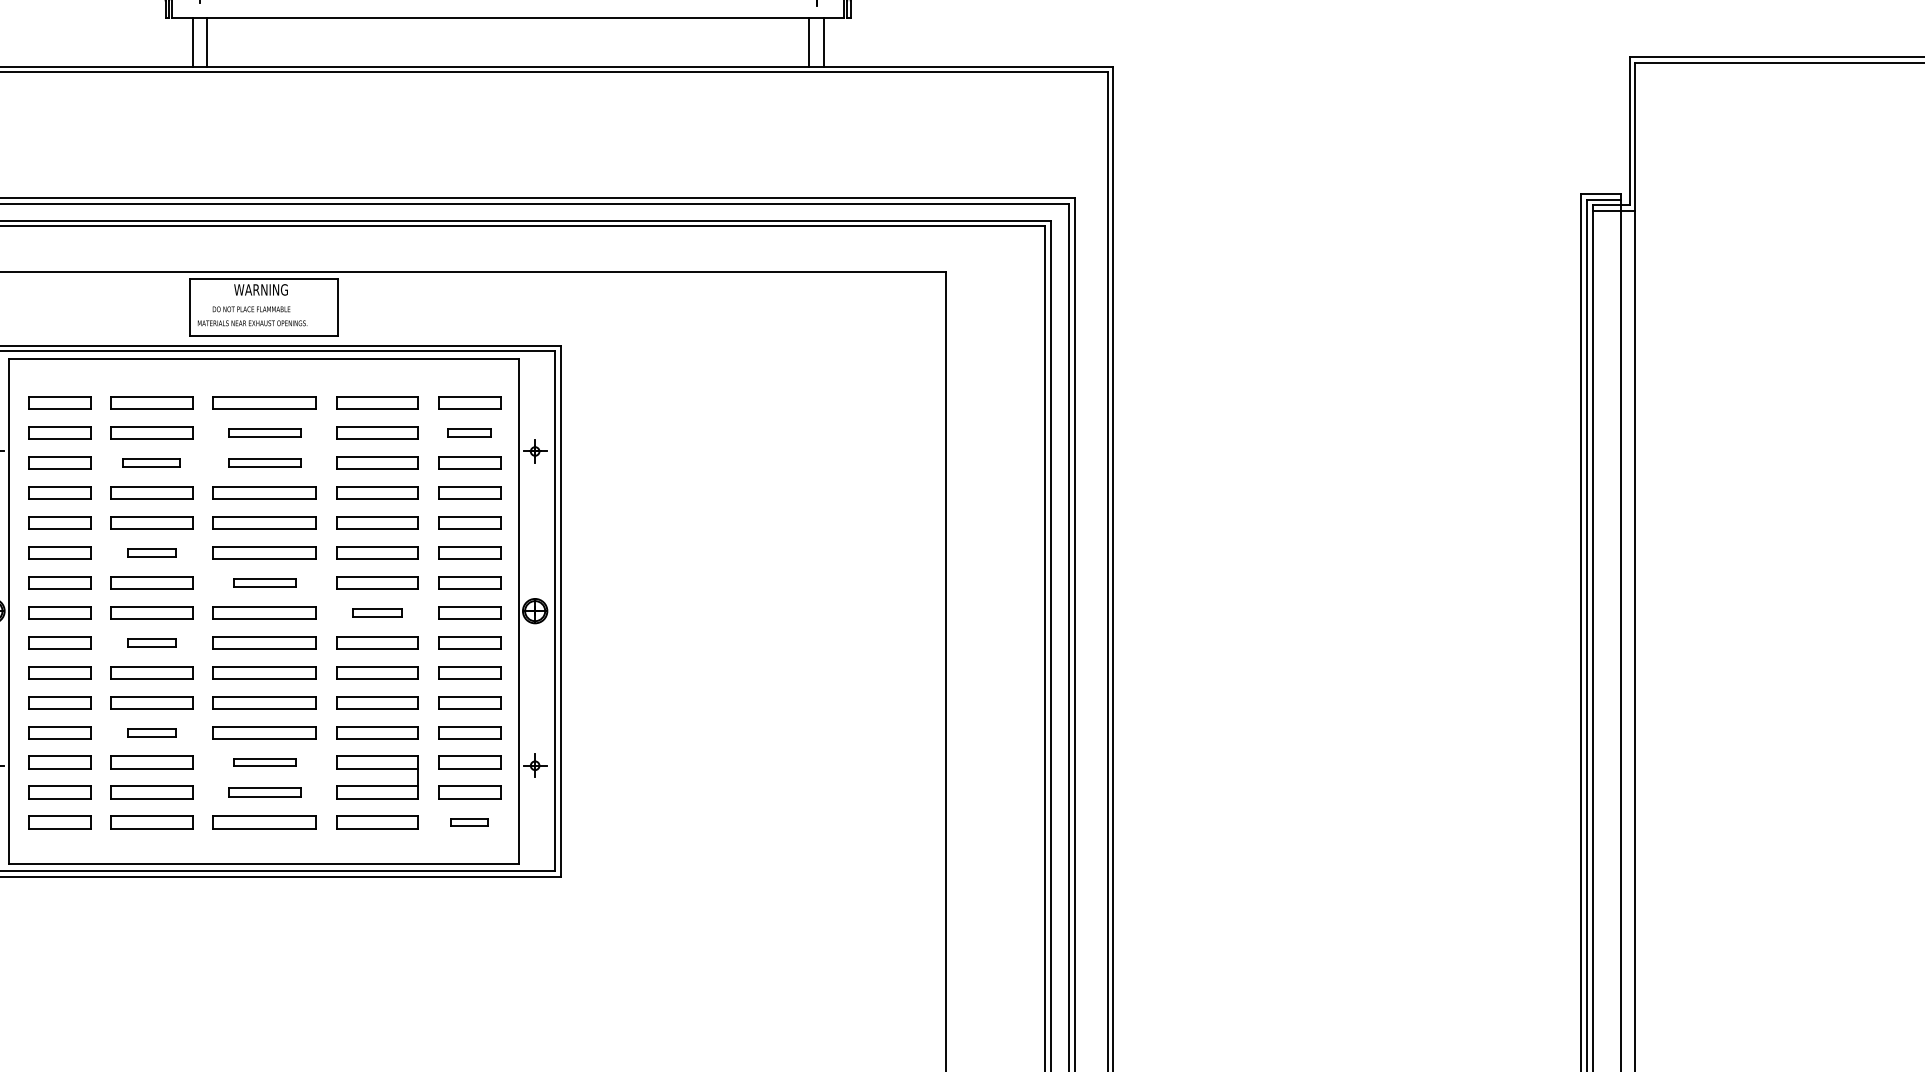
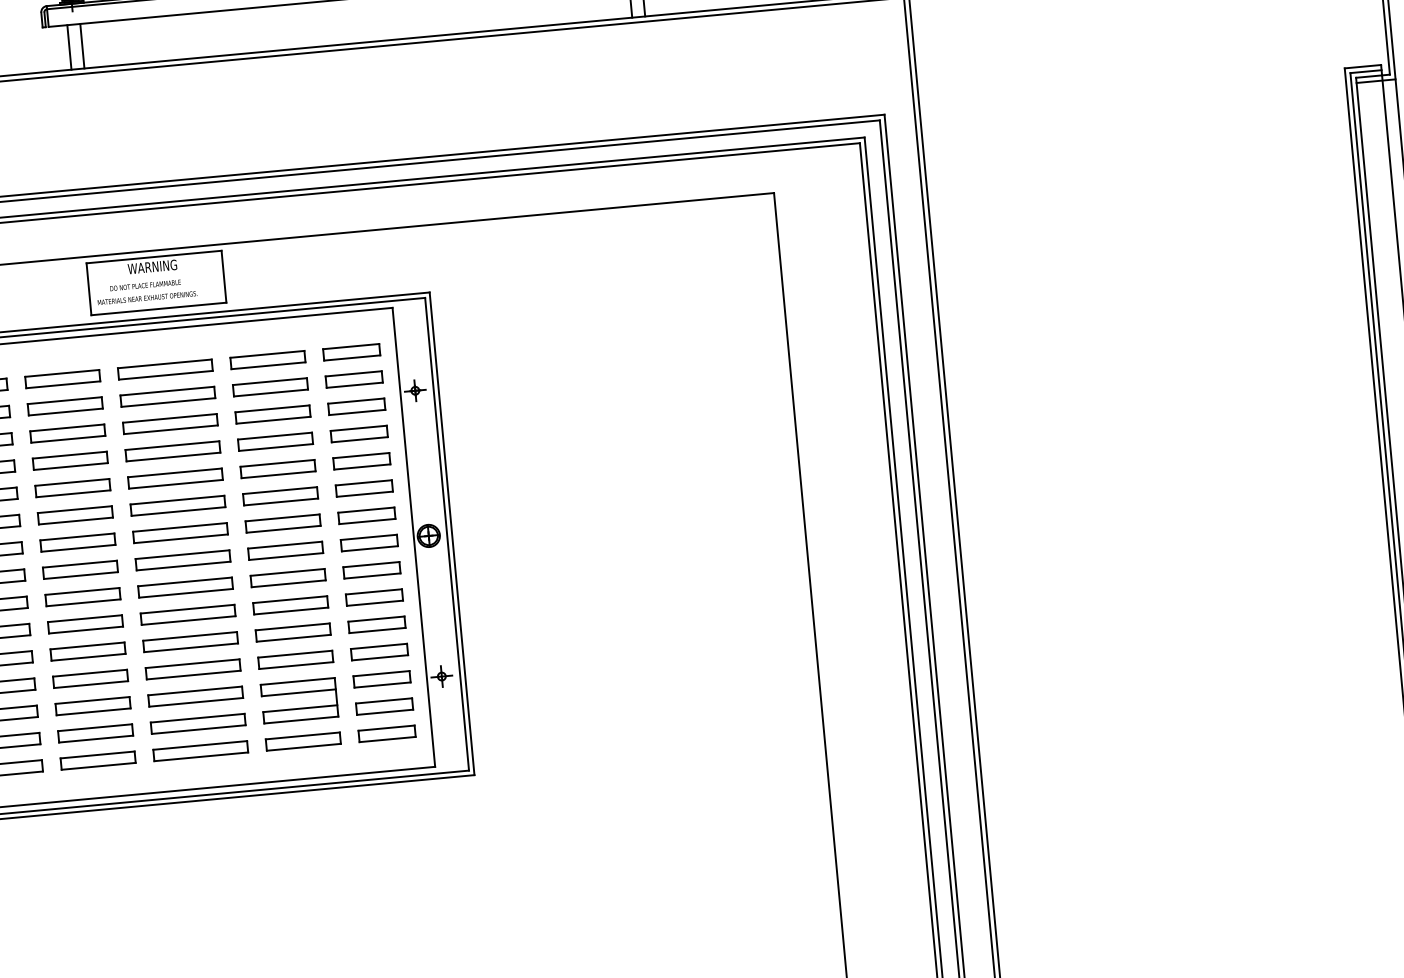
part: (264, 432) -> (167, 396), size x1.43
part: (469, 432) -> (354, 379), size x1.43
part: (151, 462) -> (67, 433), size x1.43
part: (264, 462) -> (170, 423), size x1.43
part: (151, 552) -> (75, 515), size x1.67
part: (264, 582) -> (180, 532), size x1.67
part: (377, 612) -> (285, 550), size x1.67
part: (151, 642) -> (82, 596), size x1.67
part: (151, 732) -> (90, 678), size x1.67
part: (264, 762) -> (195, 696), size x1.67
part: (264, 792) -> (198, 723), size x1.43
part: (469, 822) -> (386, 733), size x1.67

